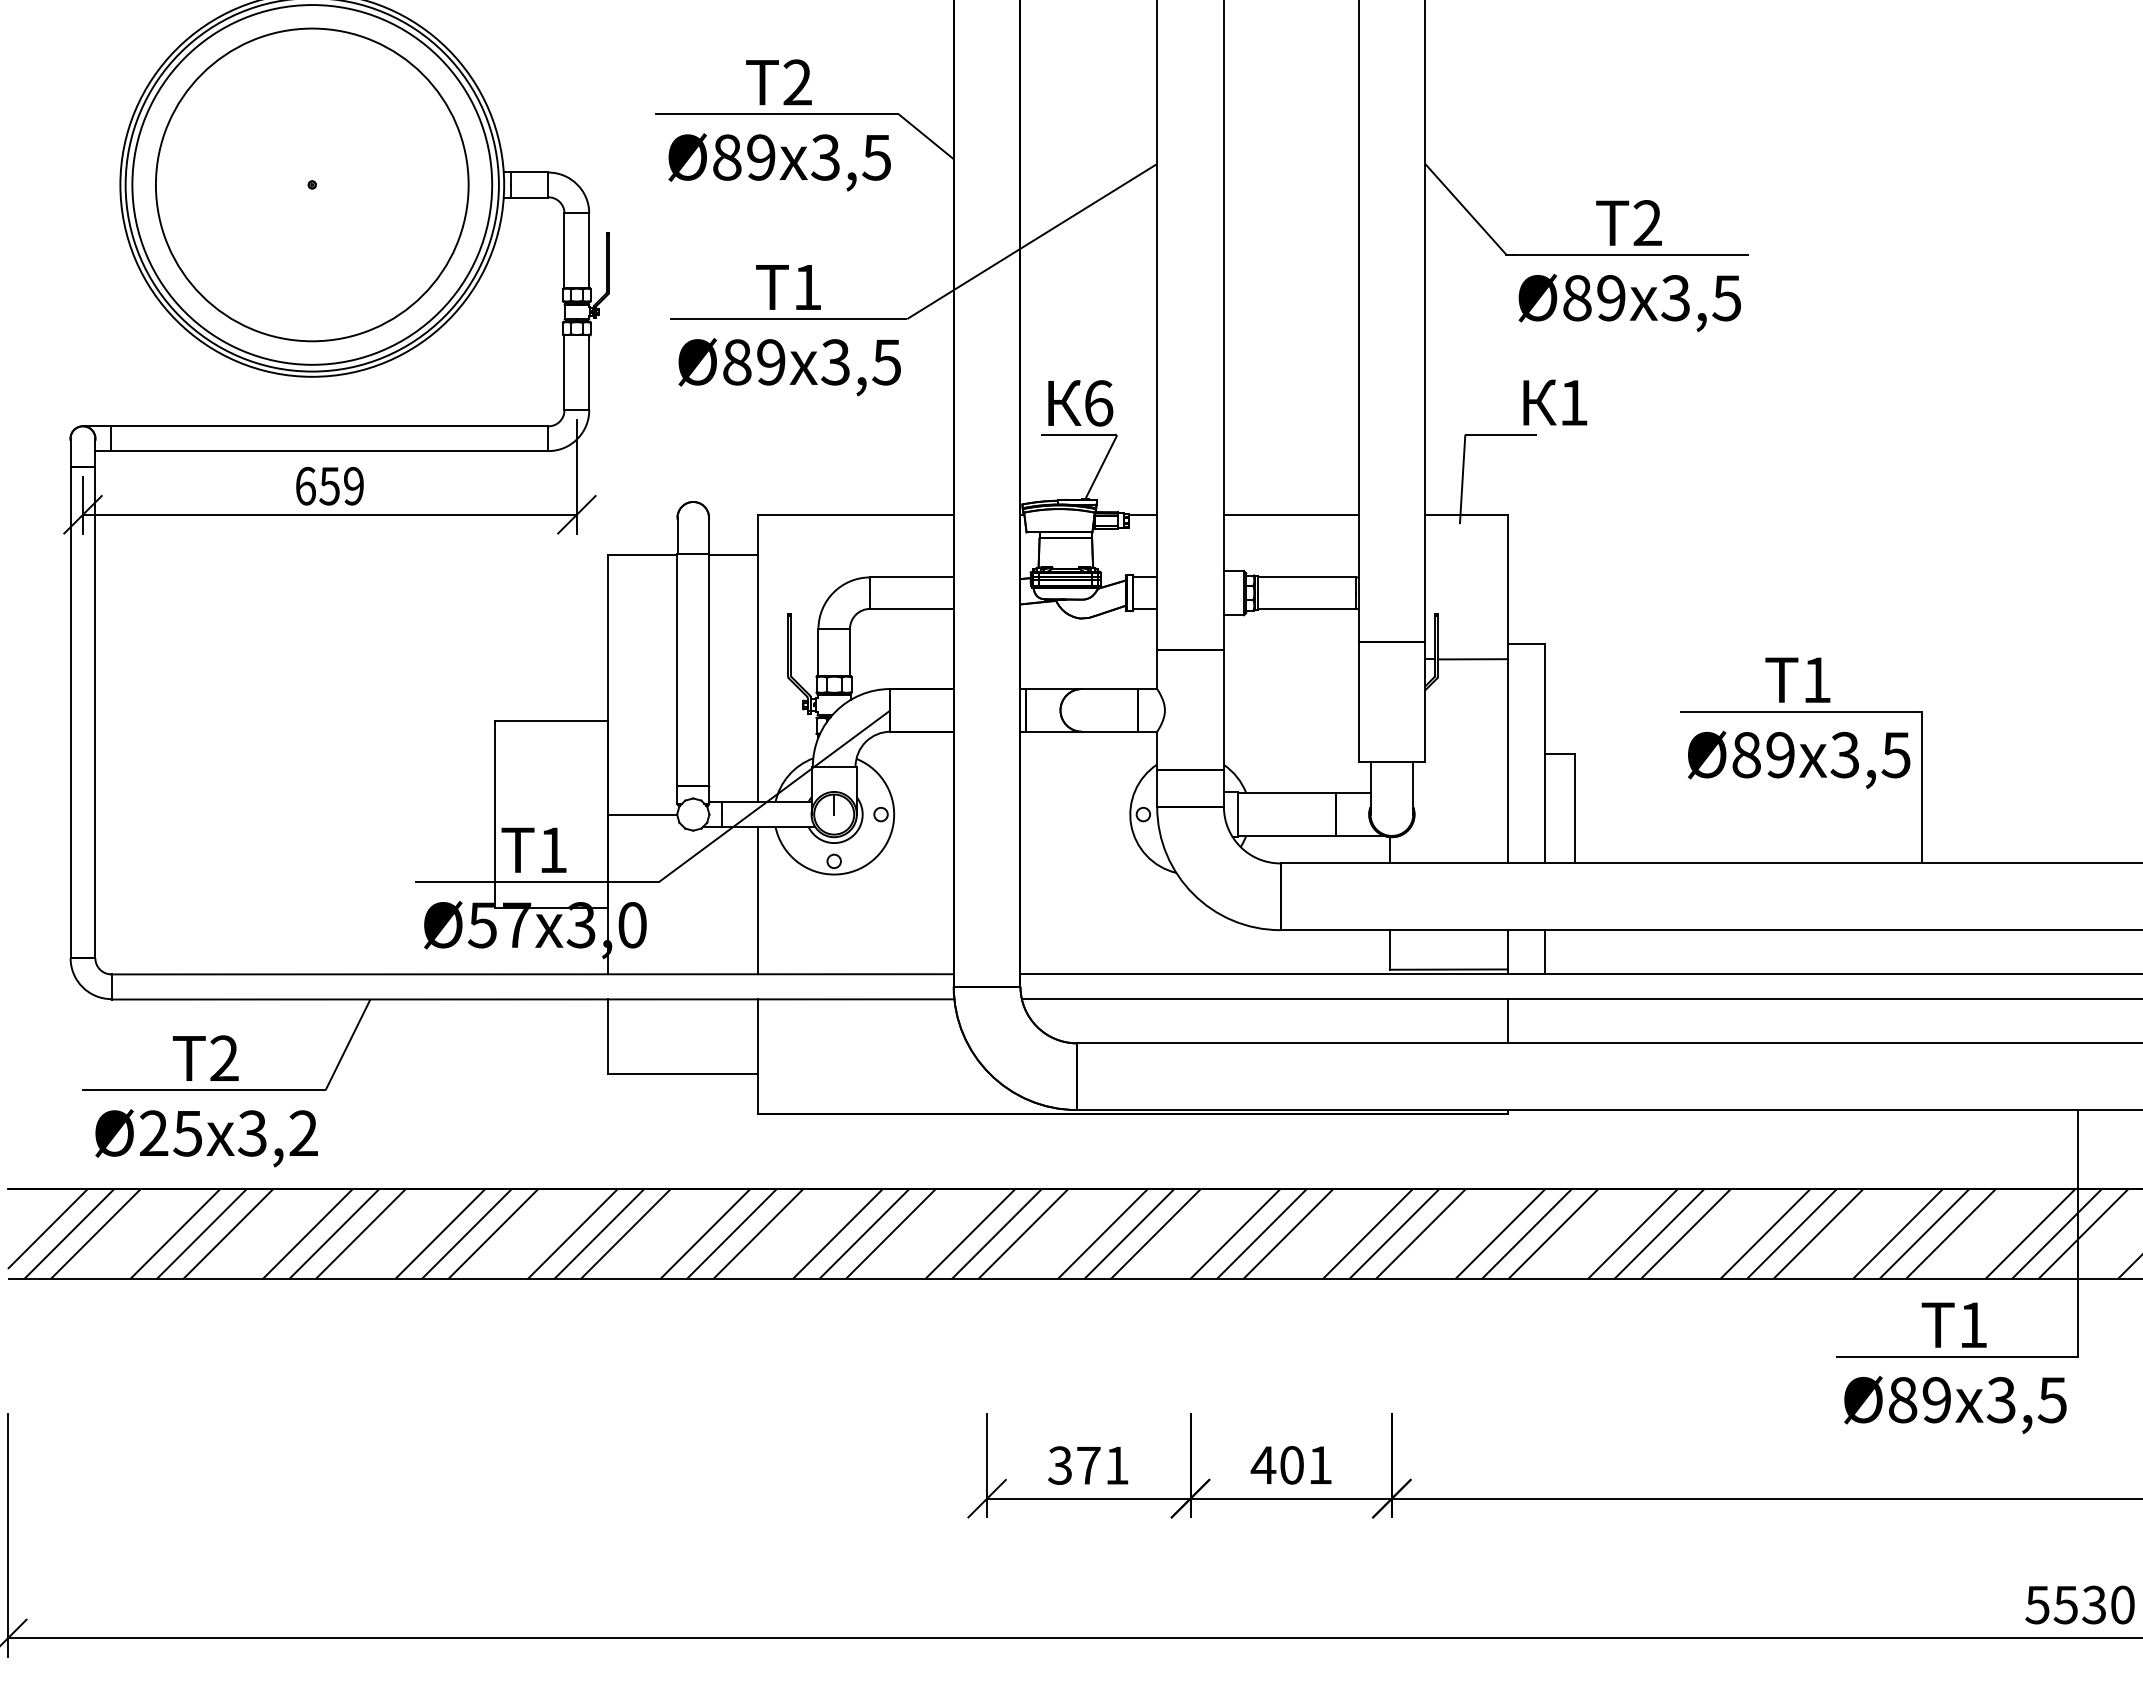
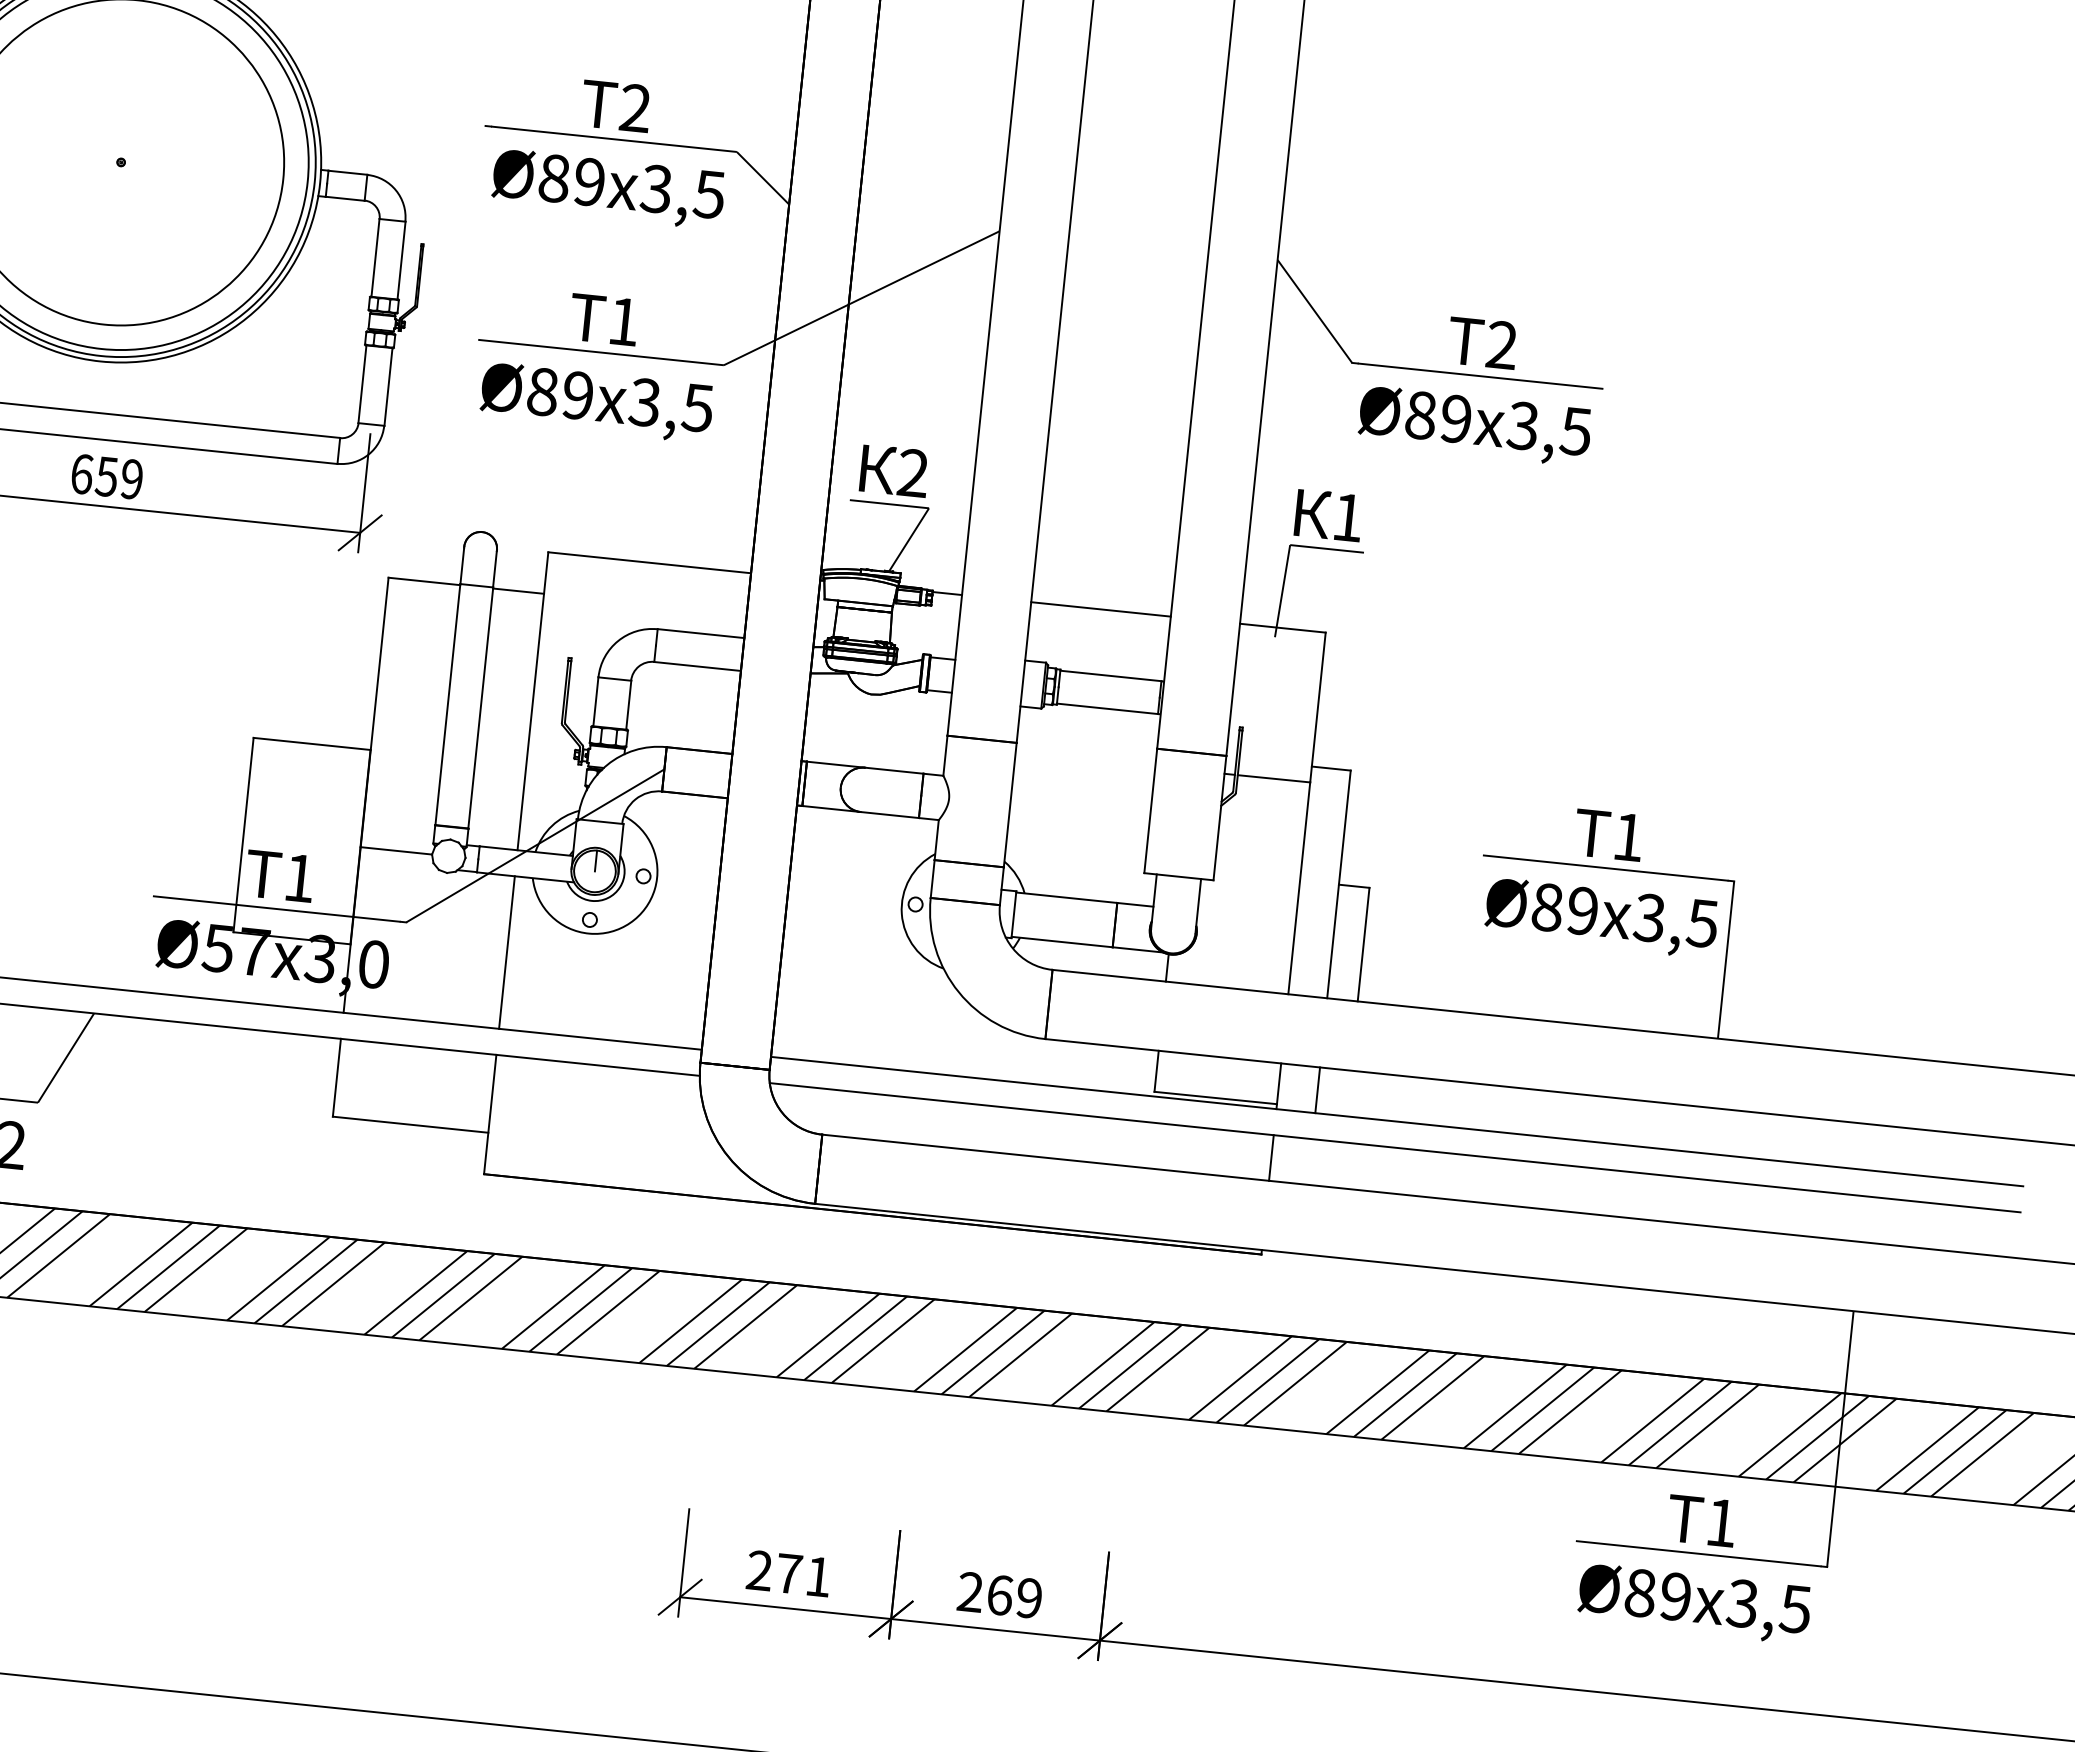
text: (1555, 402) -> (1329, 515), moved
text: (1098, 403) -> (913, 473), 6 -> 2
text: (1060, 1465) -> (759, 1570), 371 -> 271
text: (1290, 1465) -> (998, 1595), 401 -> 269

